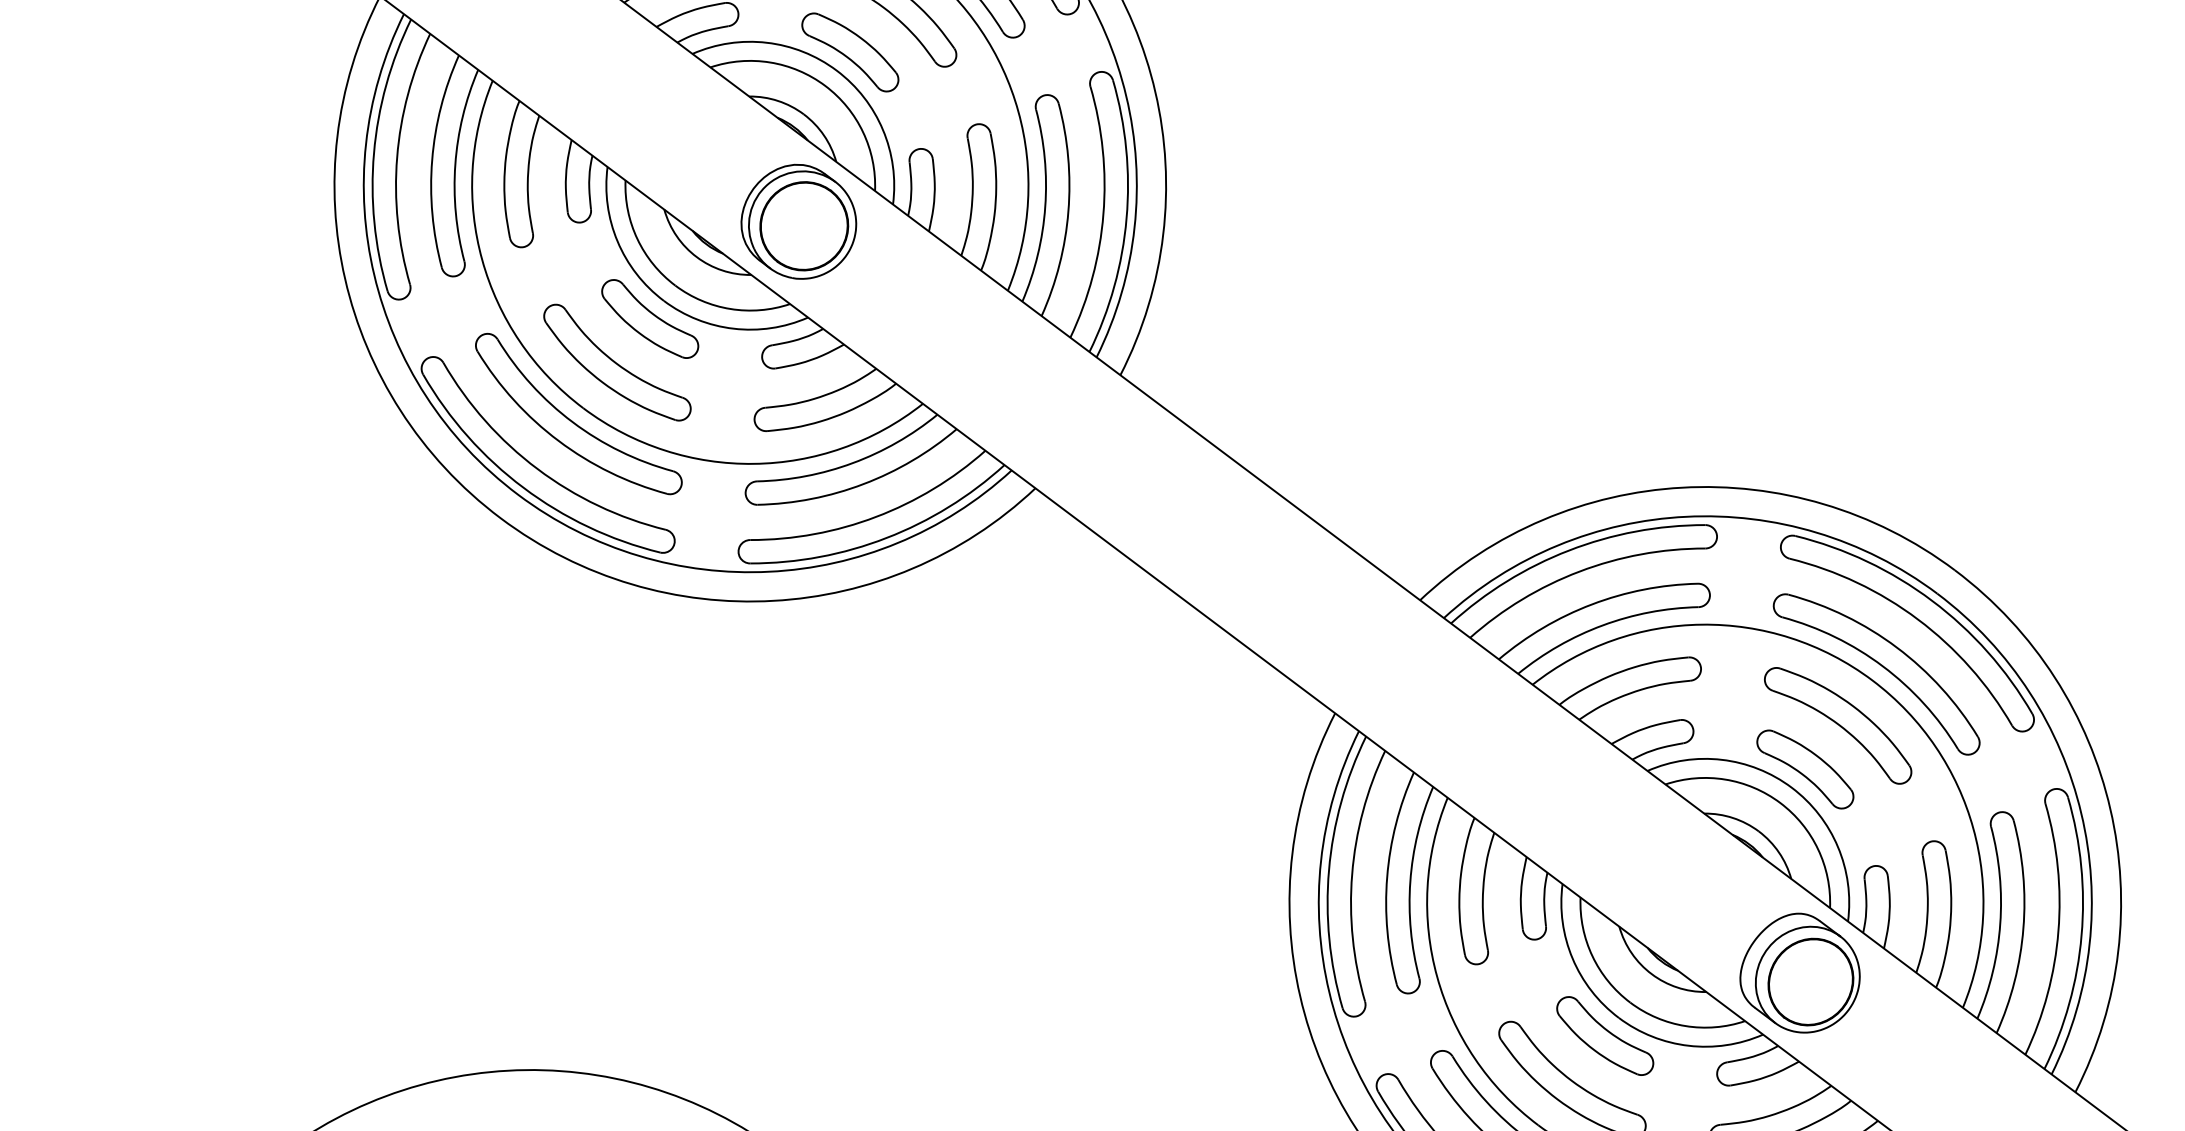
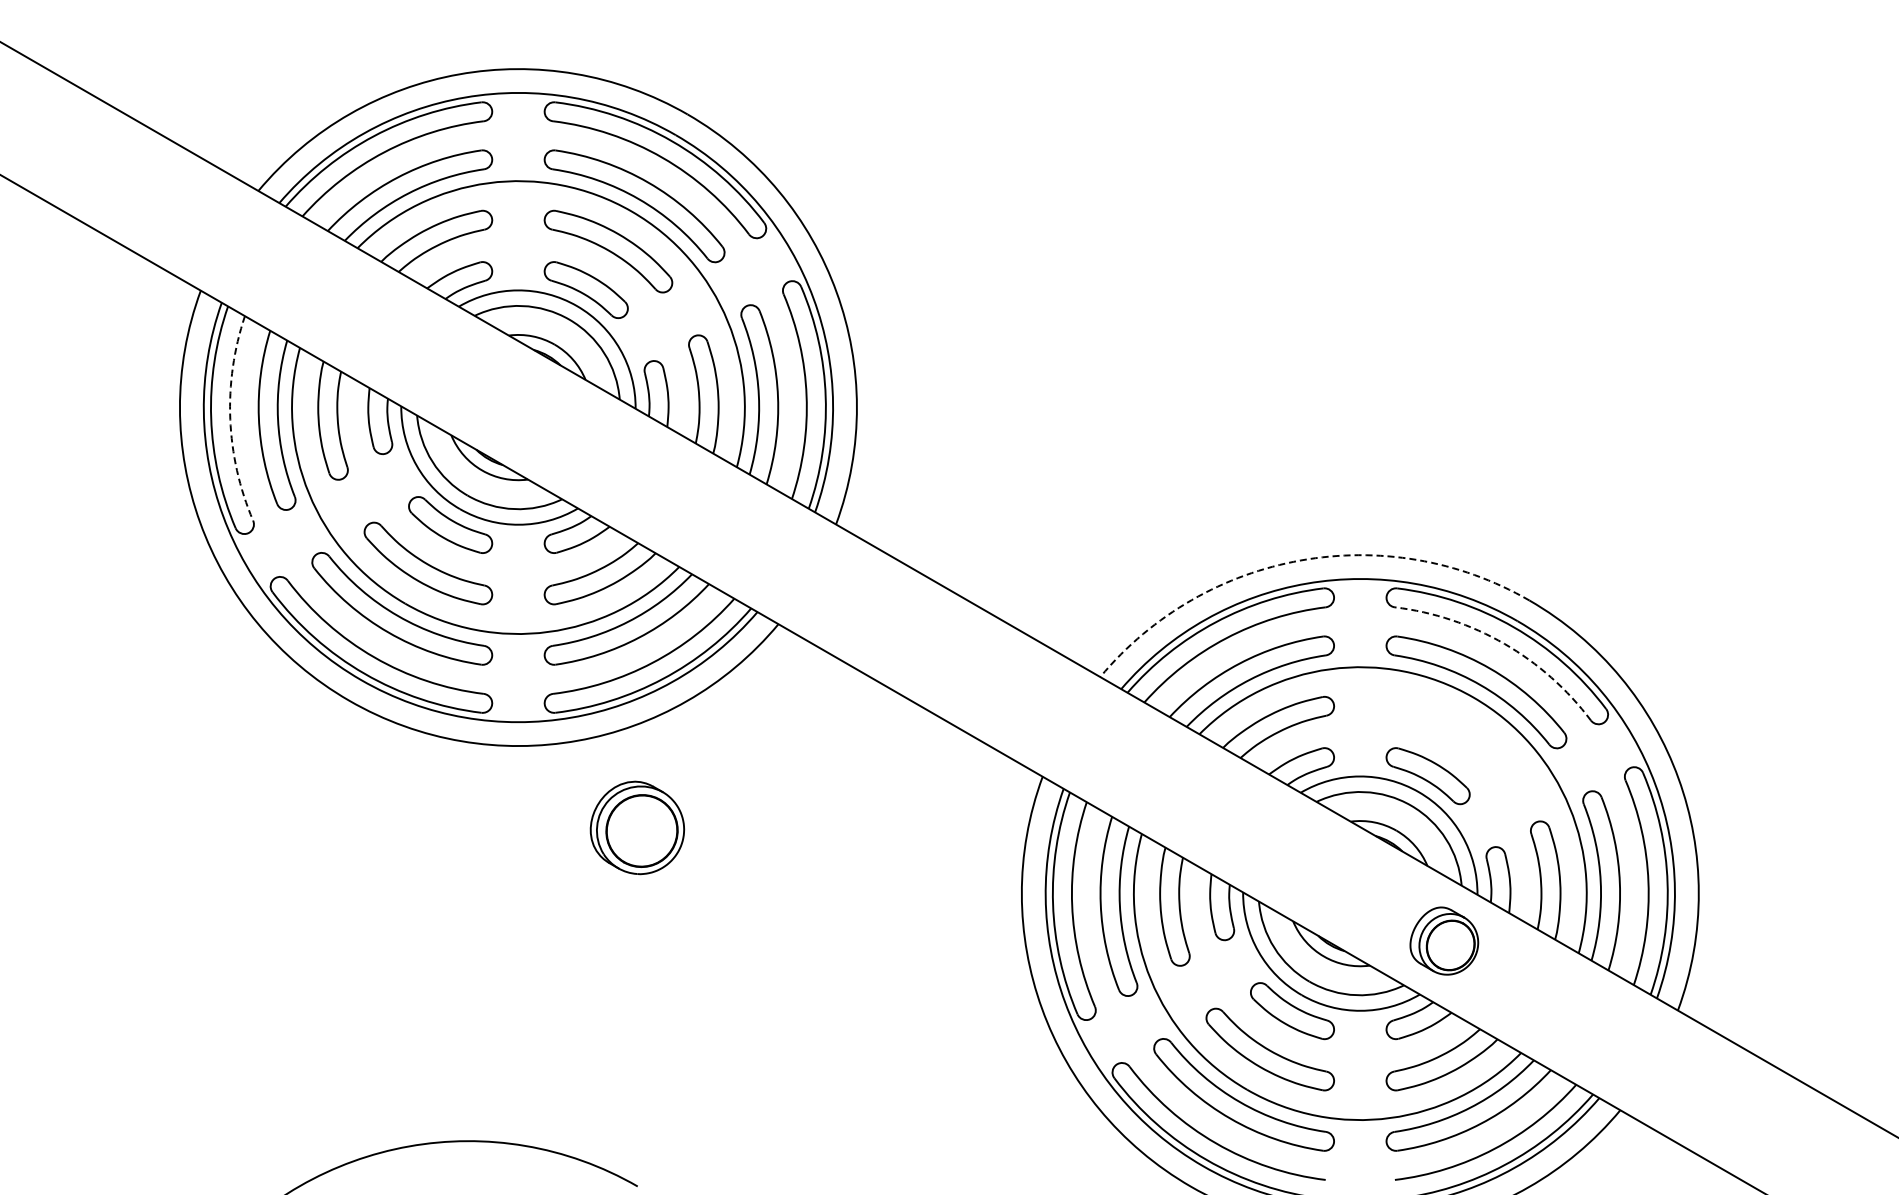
arc: (397, 157) -> (230, 419), solid -> dashed
part: (799, 221) -> (637, 827), moved
arc: (1681, 487) -> (1300, 560), solid -> dashed
arc: (1918, 619) -> (1504, 643), solid -> dashed
part: (1838, 725) -> (1450, 737), removed
part: (1801, 972) -> (1444, 940), size x0.7

